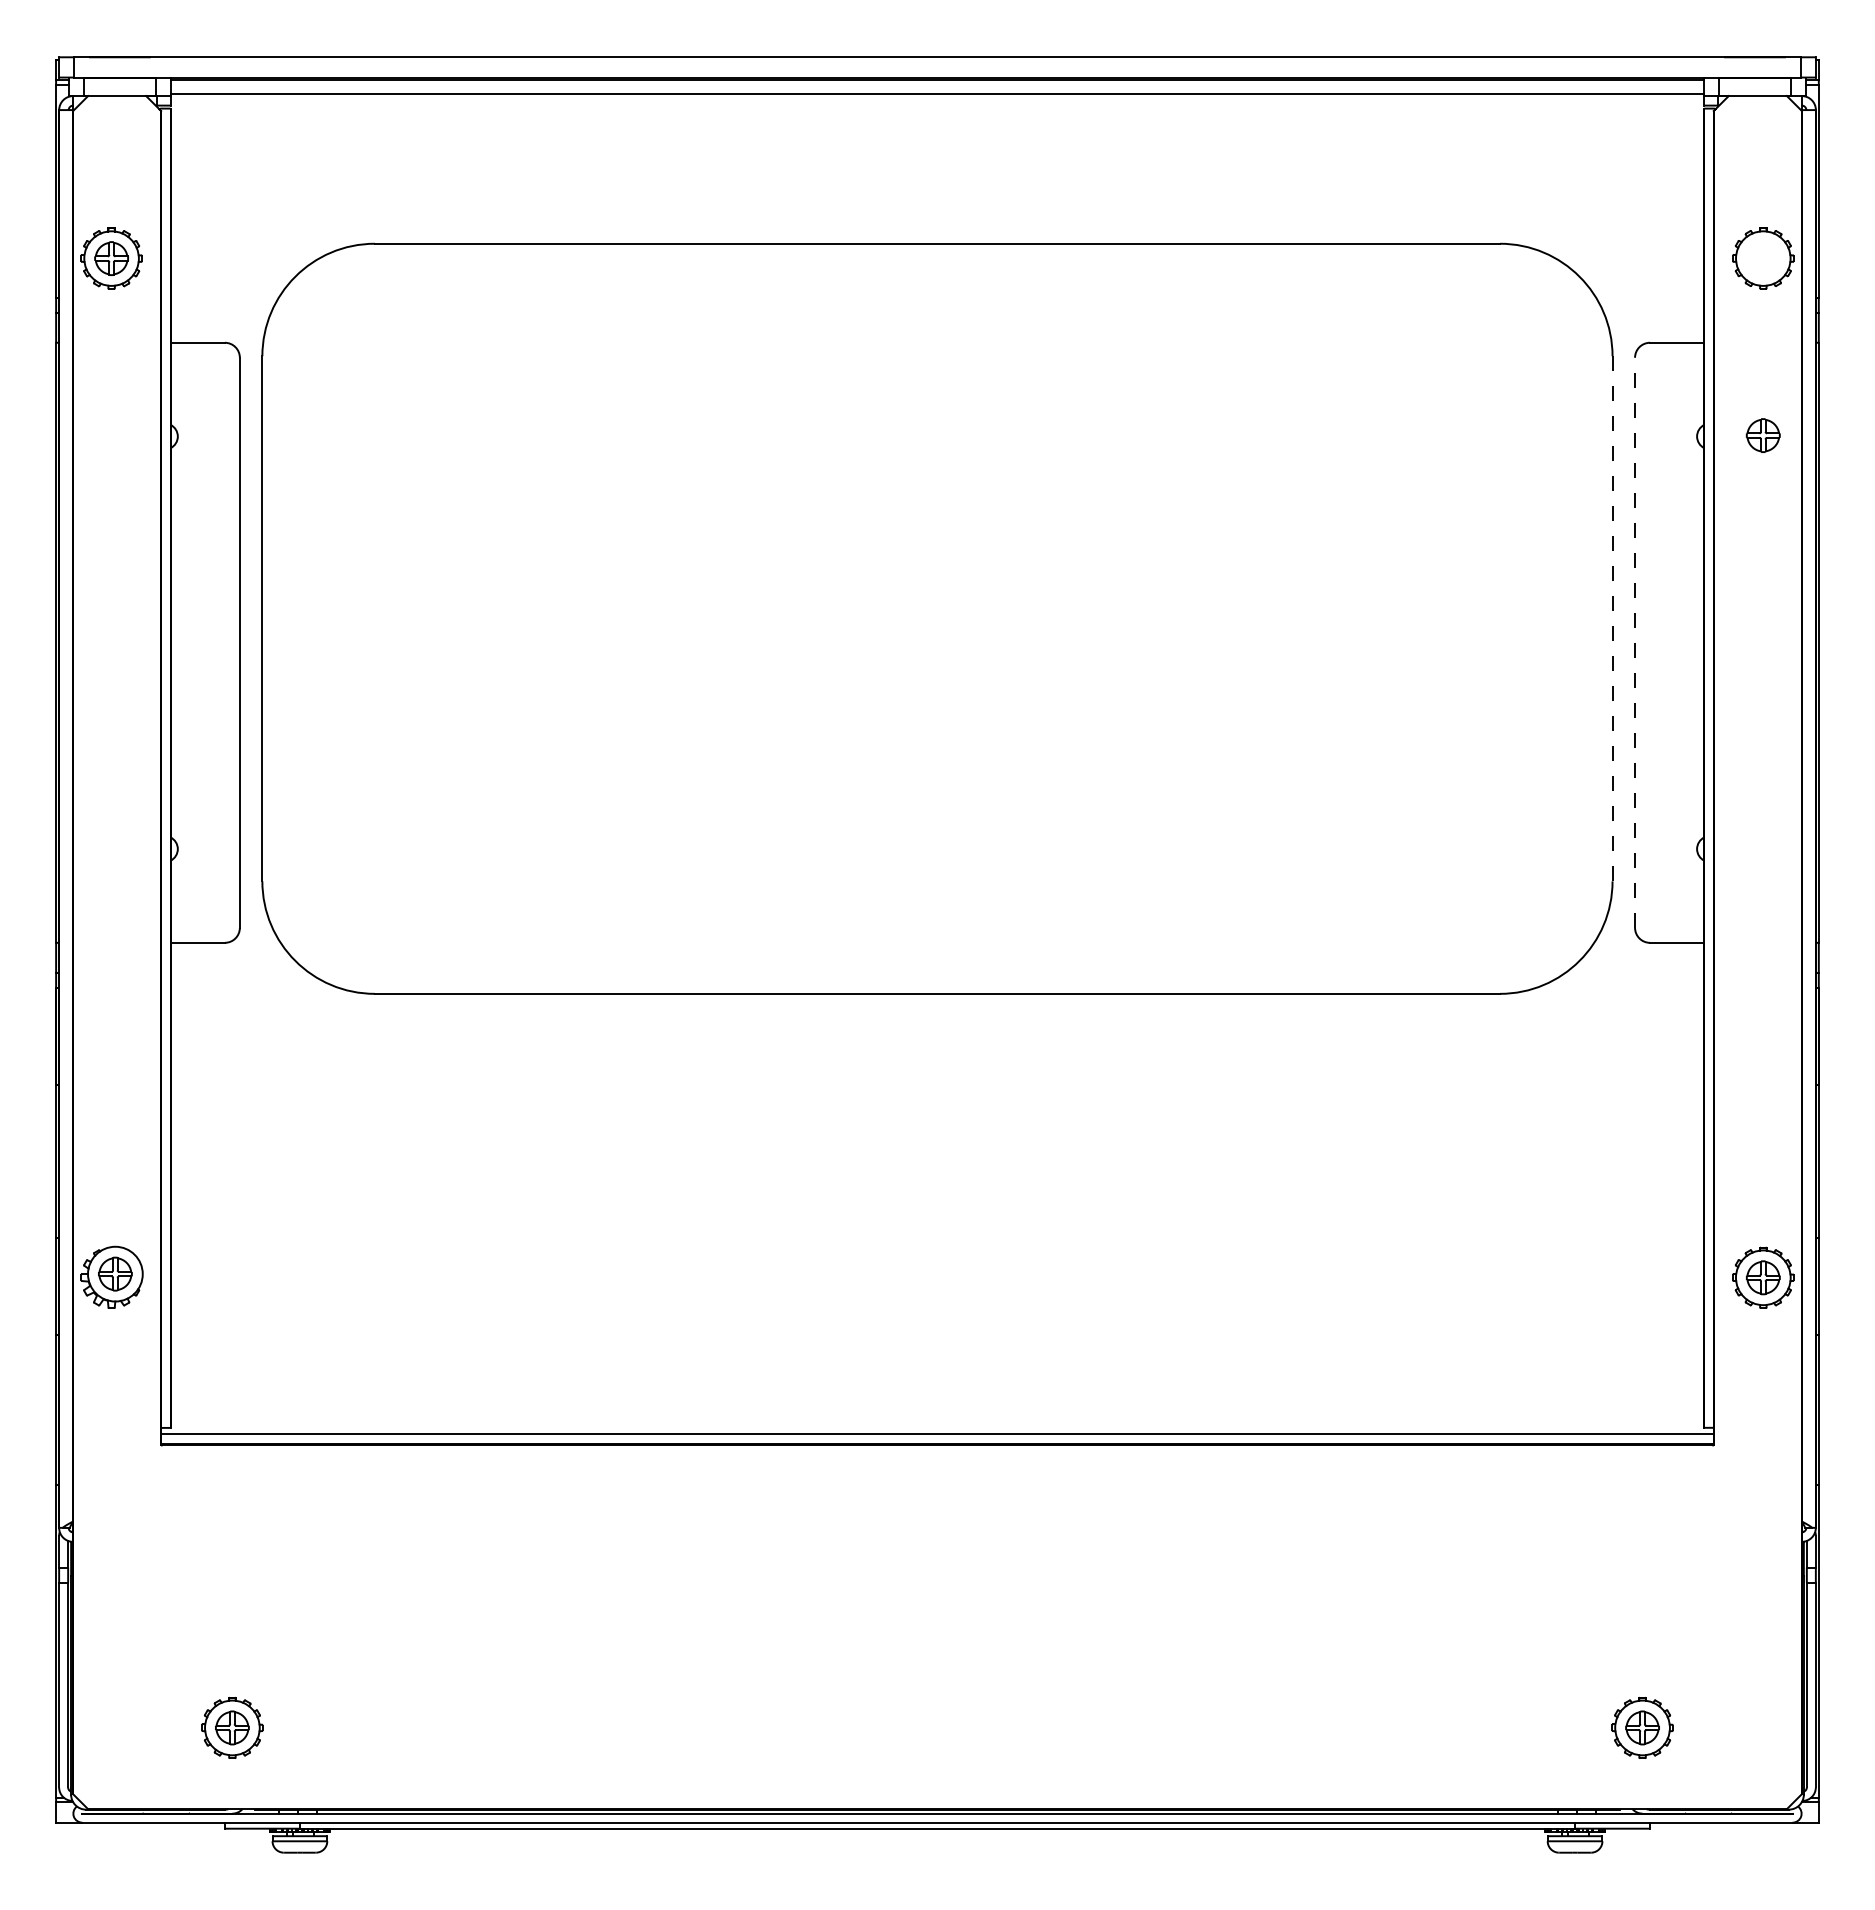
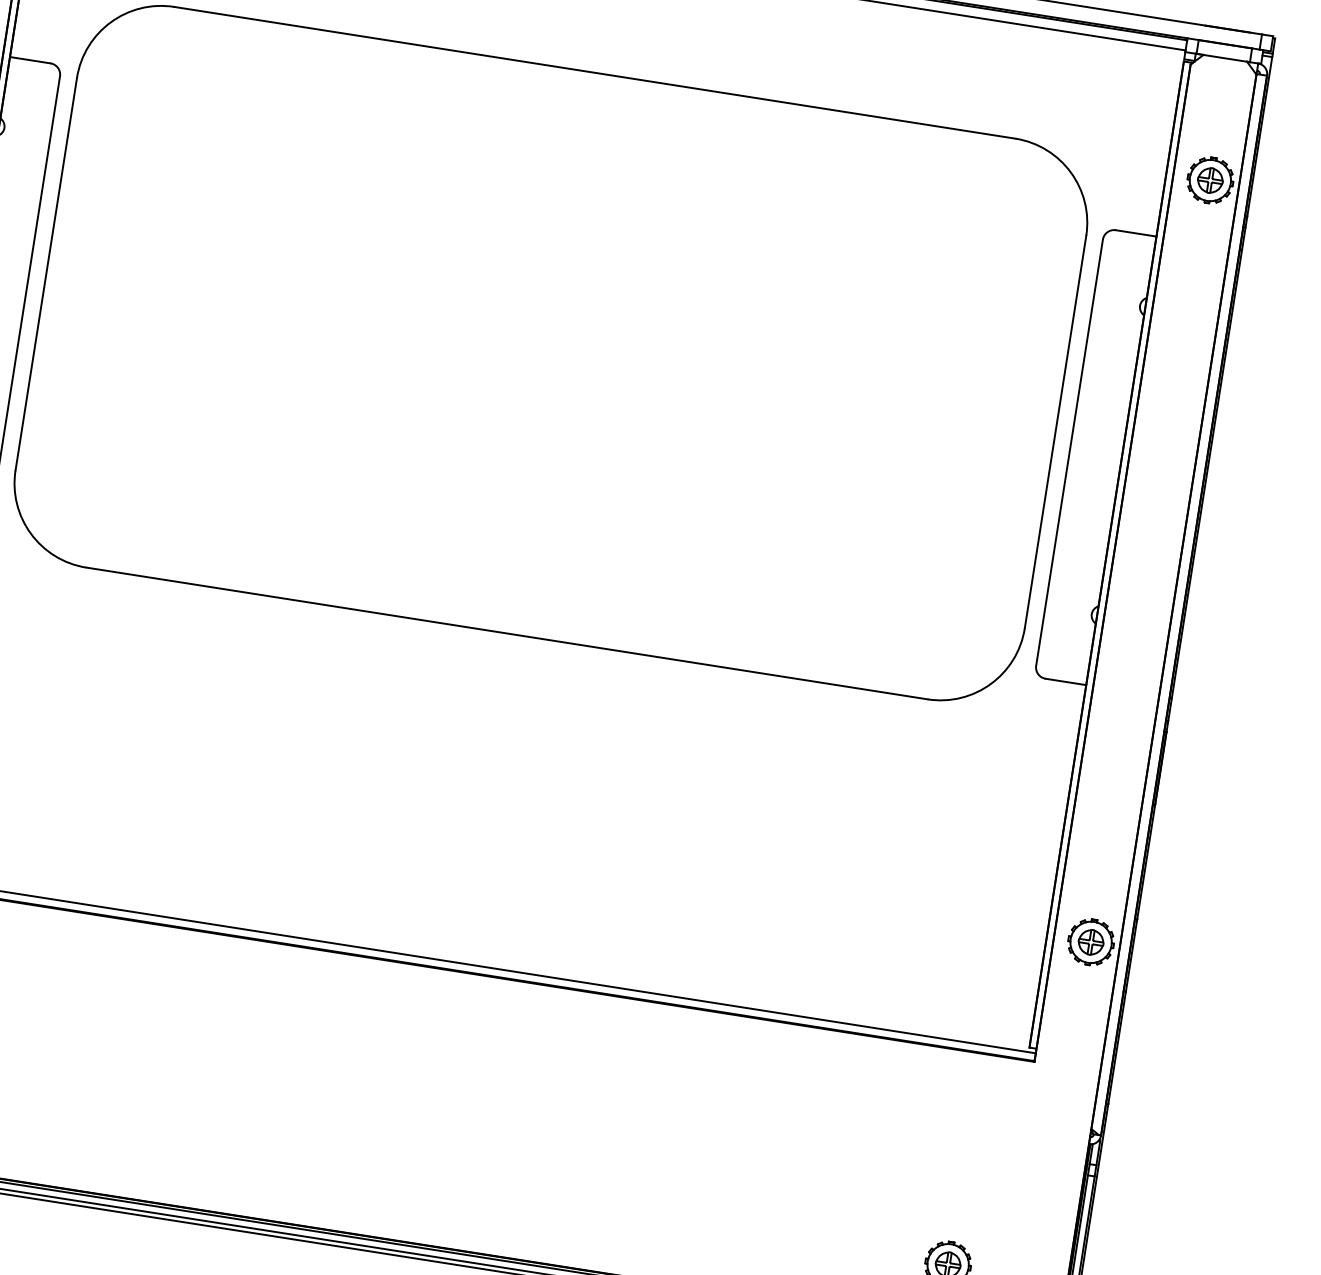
part: (1762, 435) -> (1209, 180), moved
line: (1612, 618) -> (1055, 431), dashed -> solid
line: (1635, 642) -> (1069, 452), dashed -> solid

